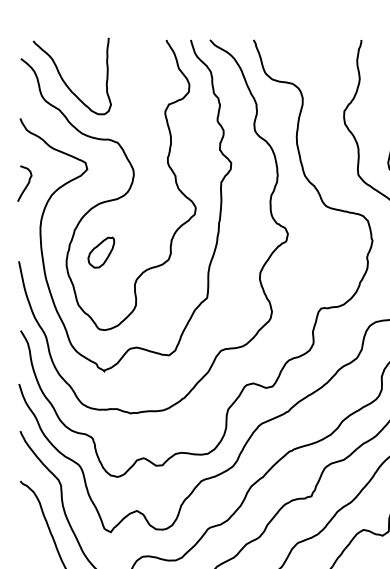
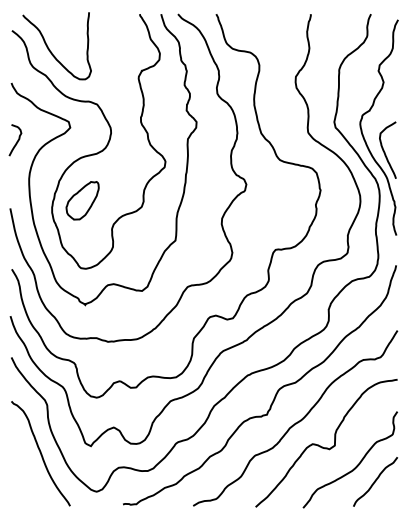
part: (101, 252) -> (82, 200), size x1.43

